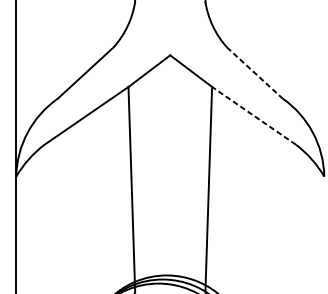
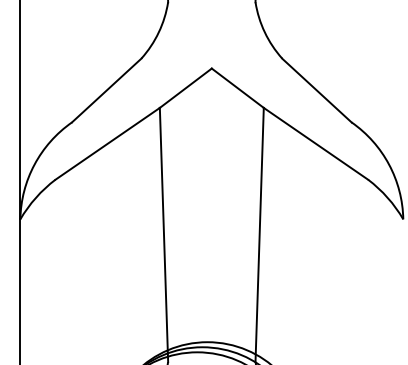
line: (255, 72) -> (317, 90), dashed -> solid
line: (253, 115) -> (315, 143), dashed -> solid

